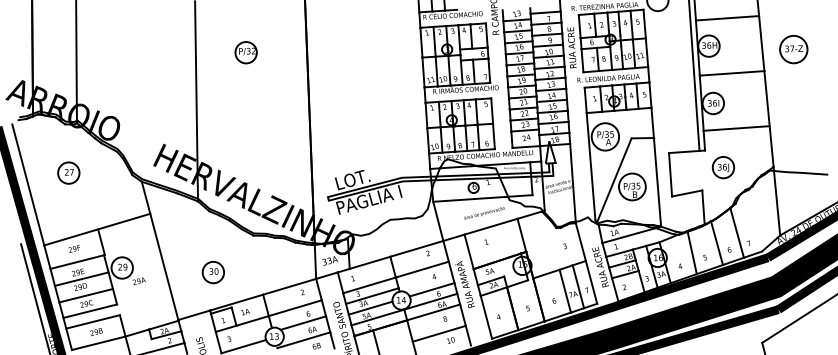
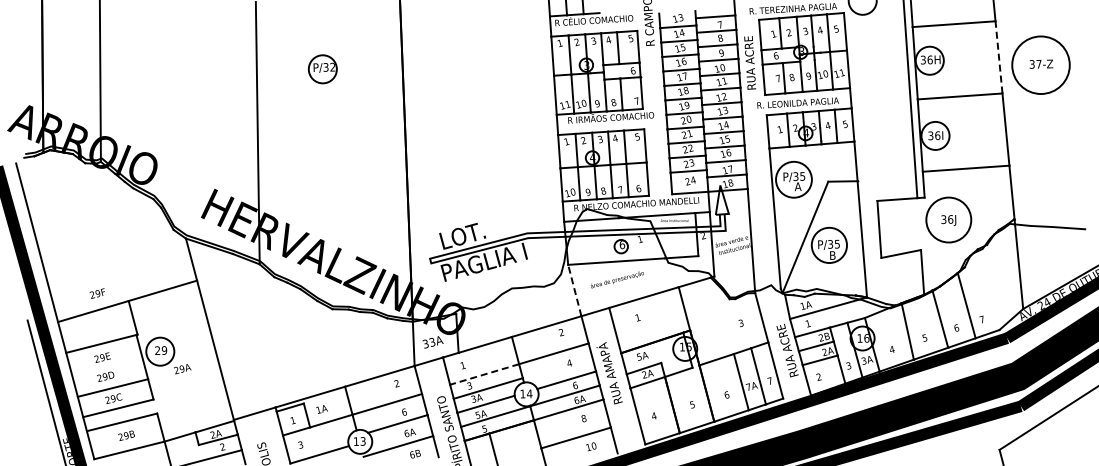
line: (761, 42) -> (998, 56), solid -> dashed
circle: (794, 49) -> (1041, 65), size x1.6
circle: (723, 167) -> (948, 220), size x1.6
part: (69, 173) -> (90, 227), removed
text: (484, 212) -> (617, 279), moved
line: (438, 221) -> (574, 290), solid -> dashed
text: (73, 248) -> (96, 293), moved
part: (213, 272) -> (279, 357), removed
line: (81, 279) -> (107, 366), removed
line: (369, 285) -> (484, 374), solid -> dashed

